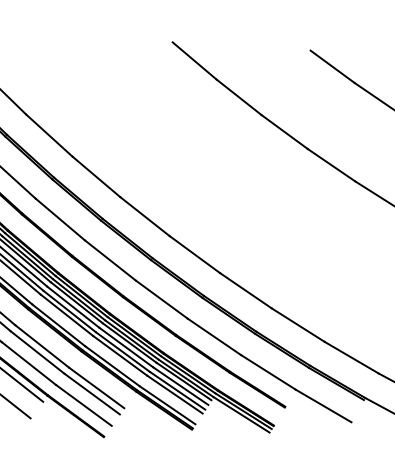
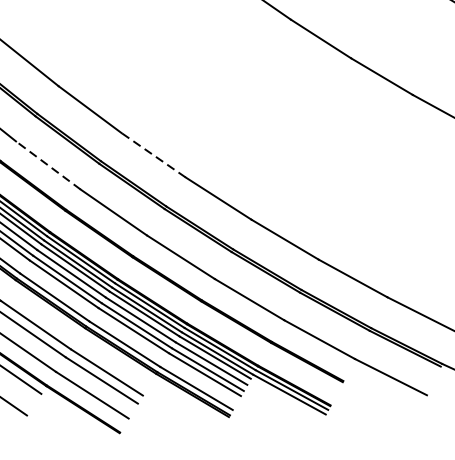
line: (144, 216) -> (153, 155), solid -> dashed
line: (59, 219) -> (47, 165), solid -> dashed

